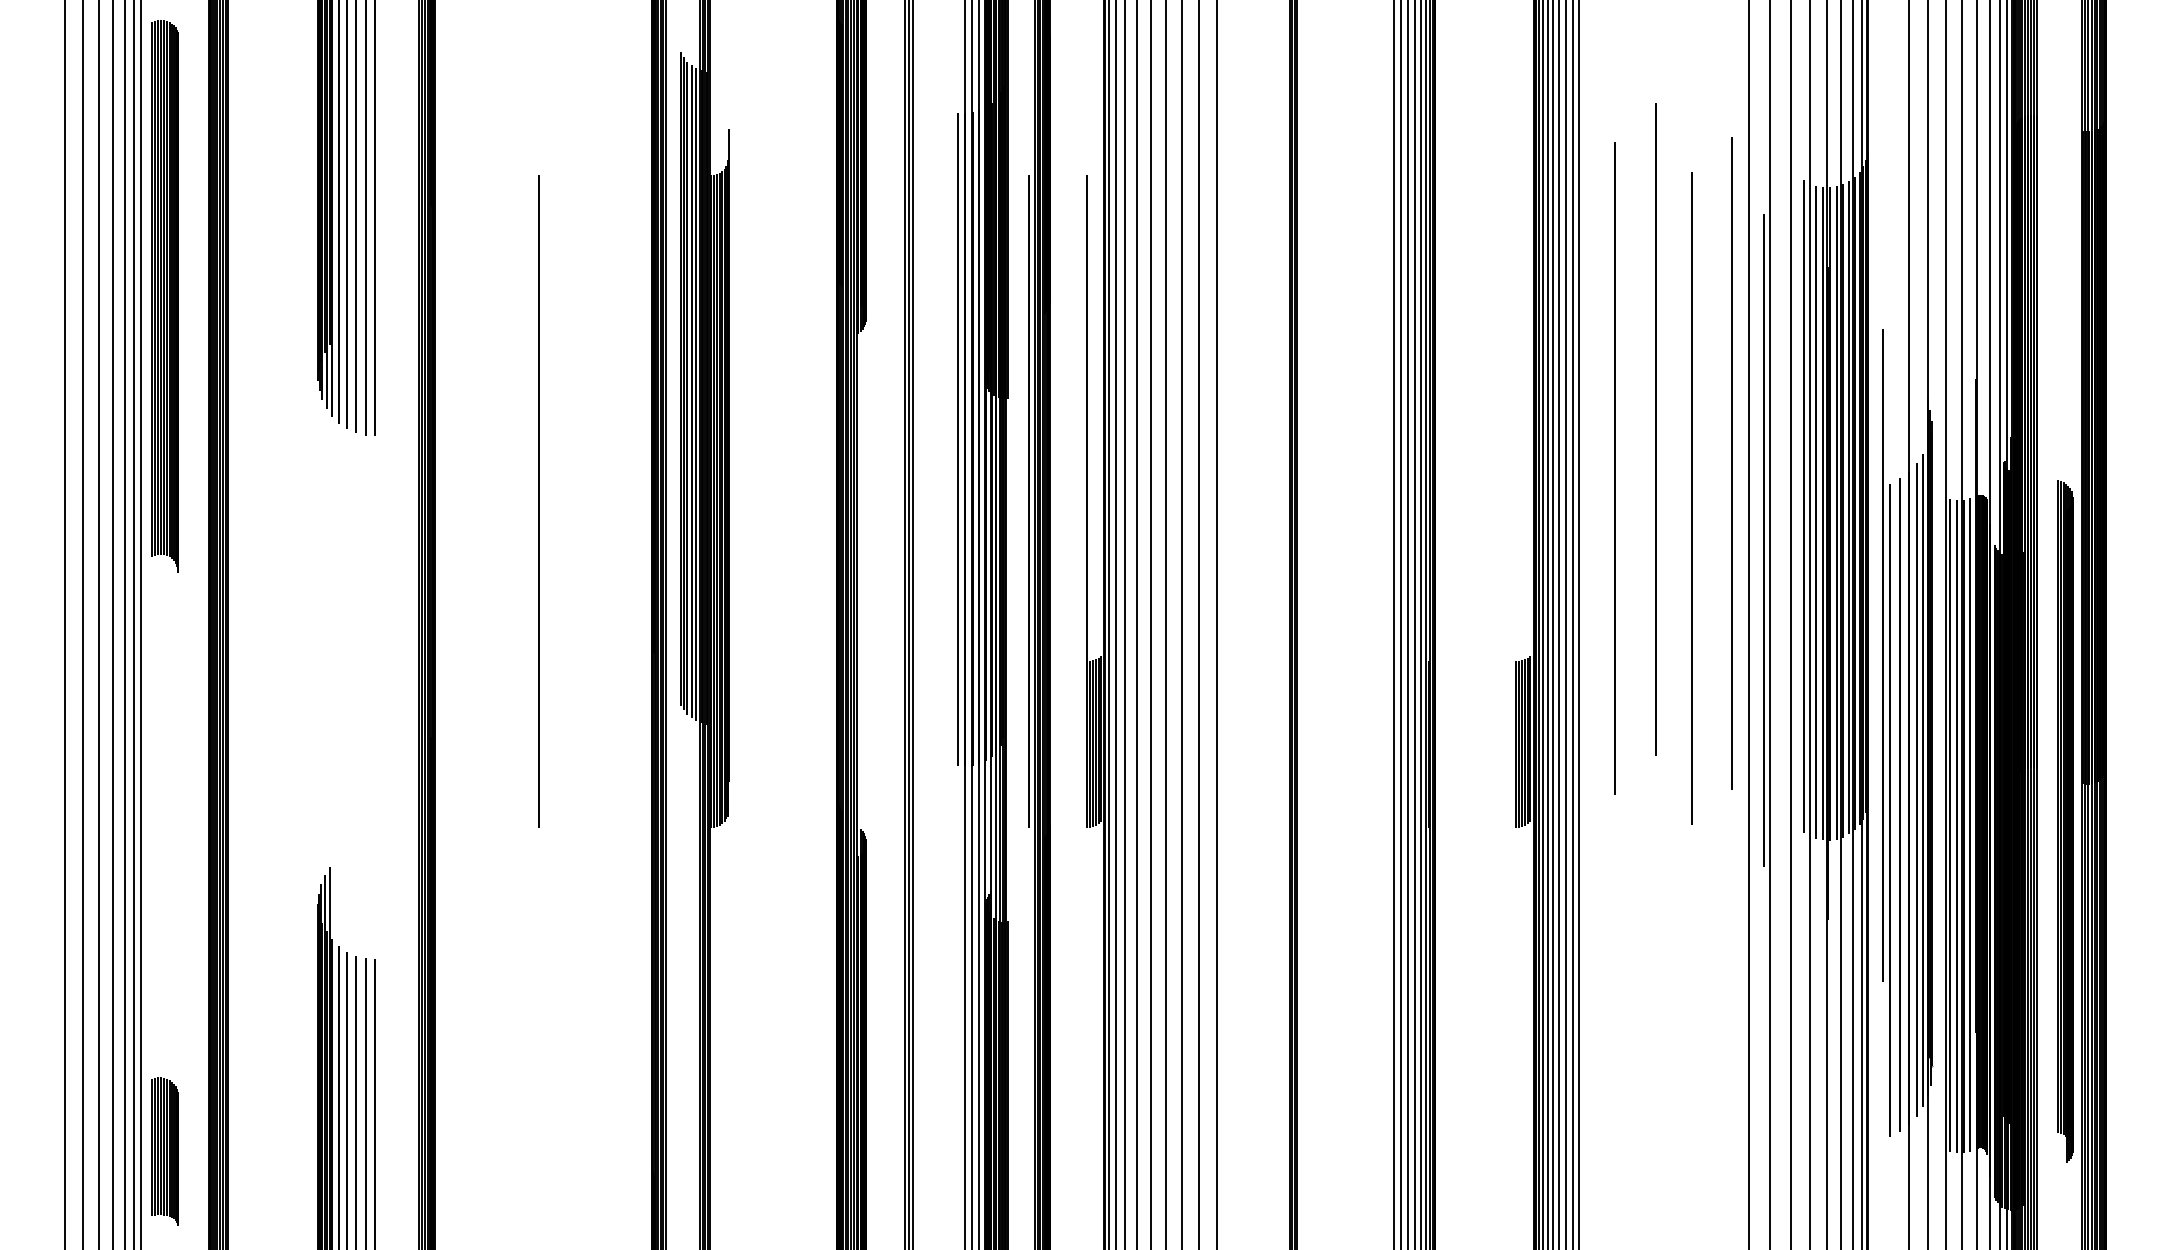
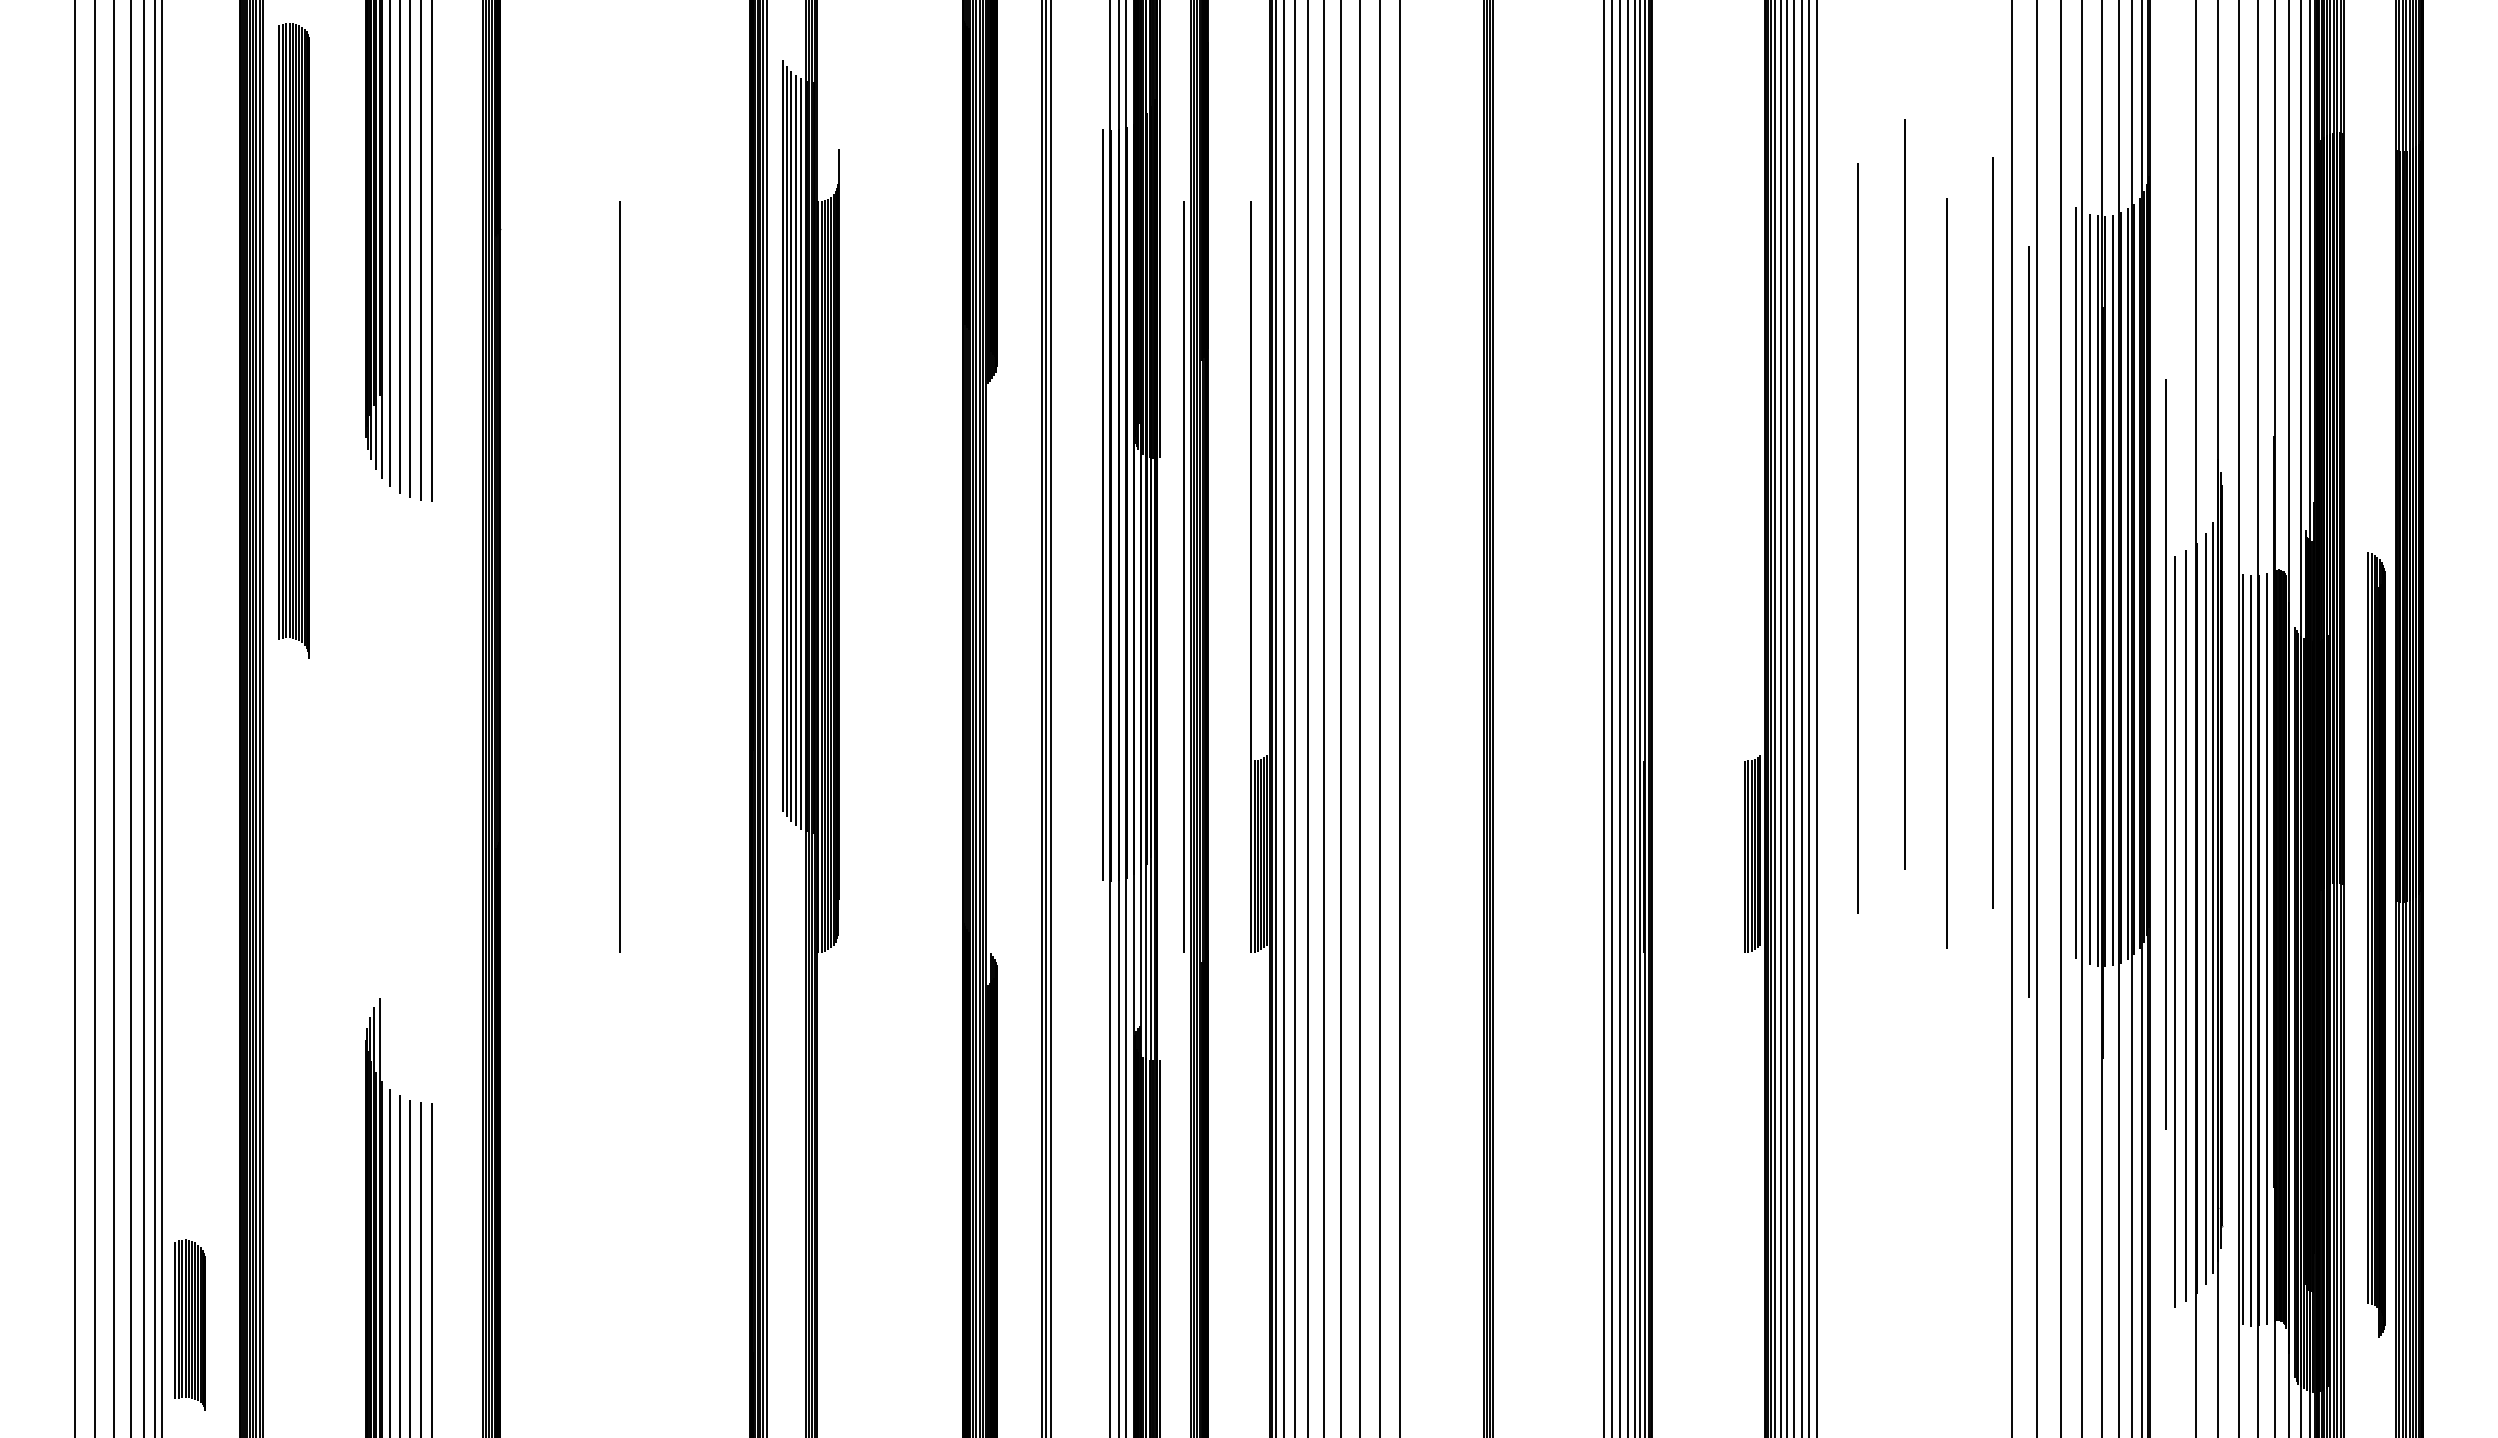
part: (164, 296) -> (293, 340), moved

